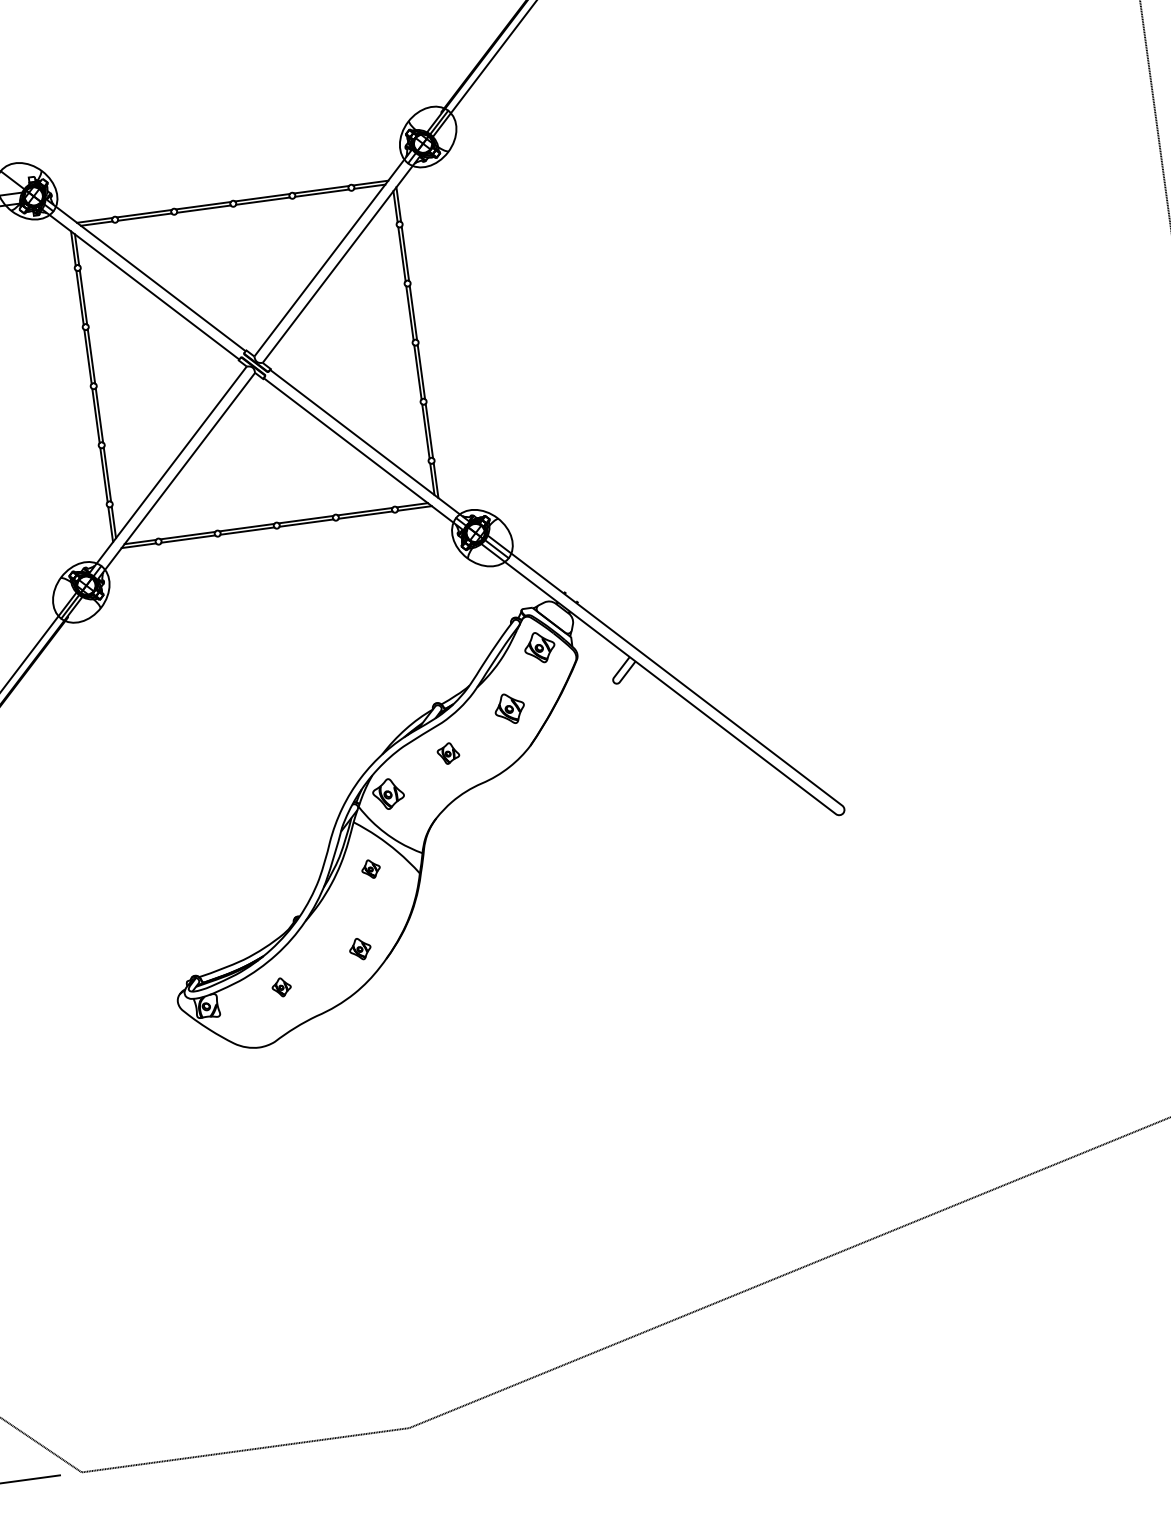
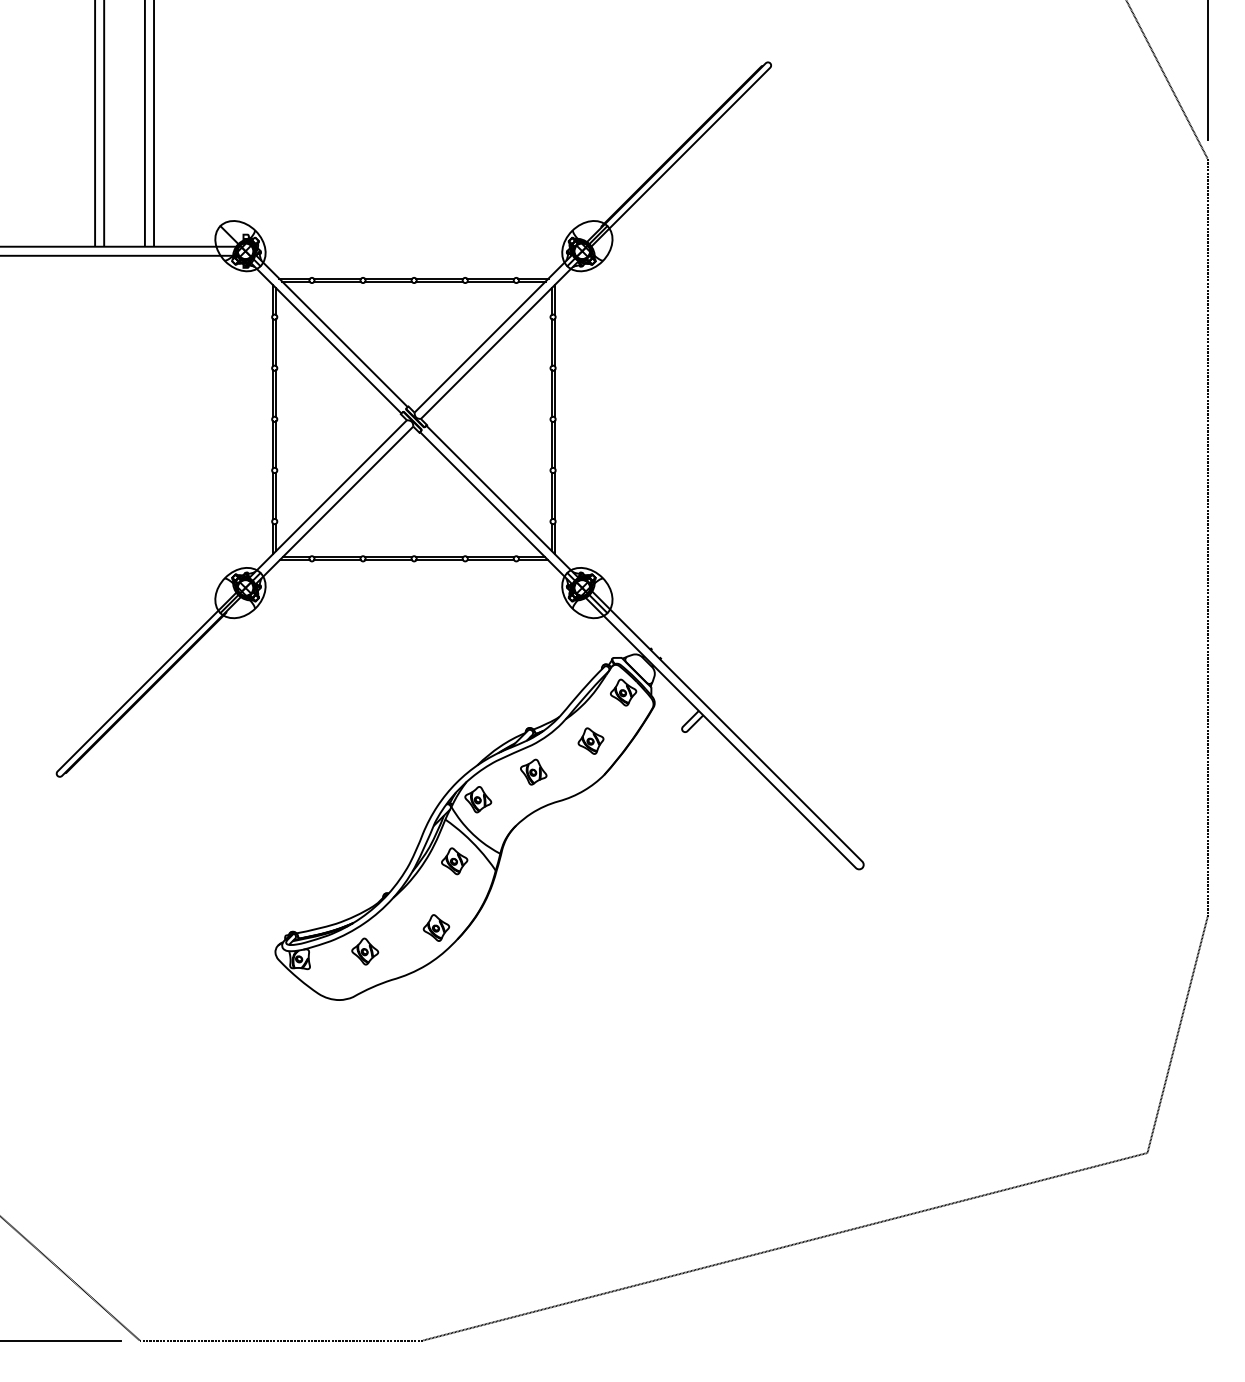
part: (448, 752) -> (533, 771), size x1.43
part: (370, 869) -> (454, 861), size x1.67
part: (360, 948) -> (436, 927), size x1.43
part: (281, 987) -> (365, 951), size x1.67

